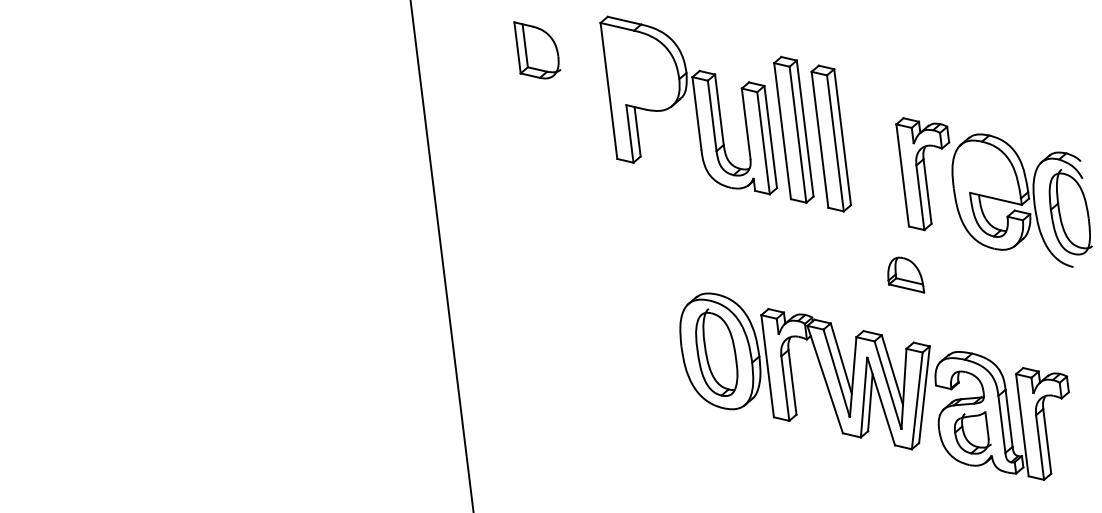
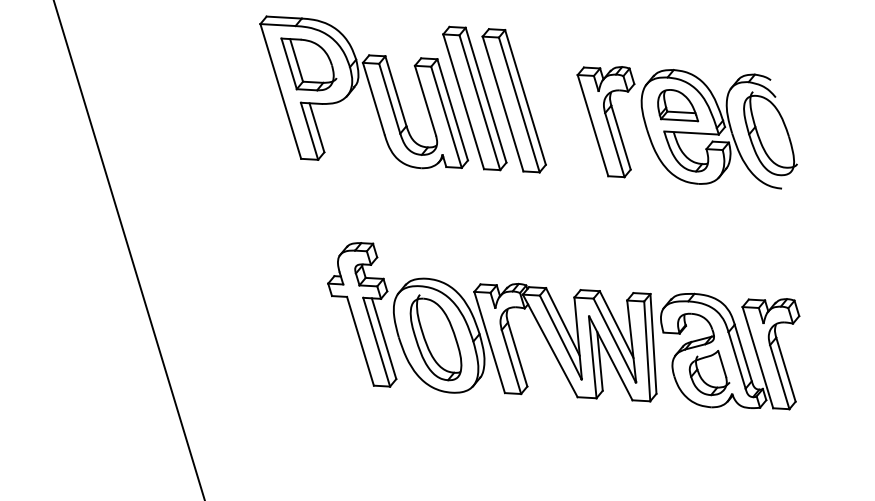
part: (537, 50) -> (309, 63), moved
part: (906, 274) -> (677, 105), moved
part: (649, 320) -> (361, 316), added

